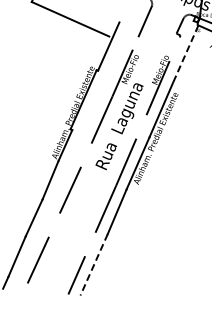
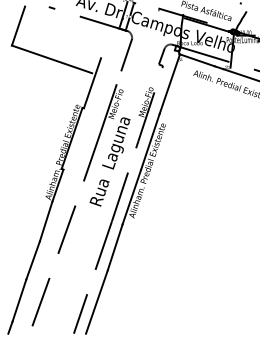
line: (185, 54) -> (169, 84), dashed -> solid
line: (93, 264) -> (96, 301), dashed -> solid

